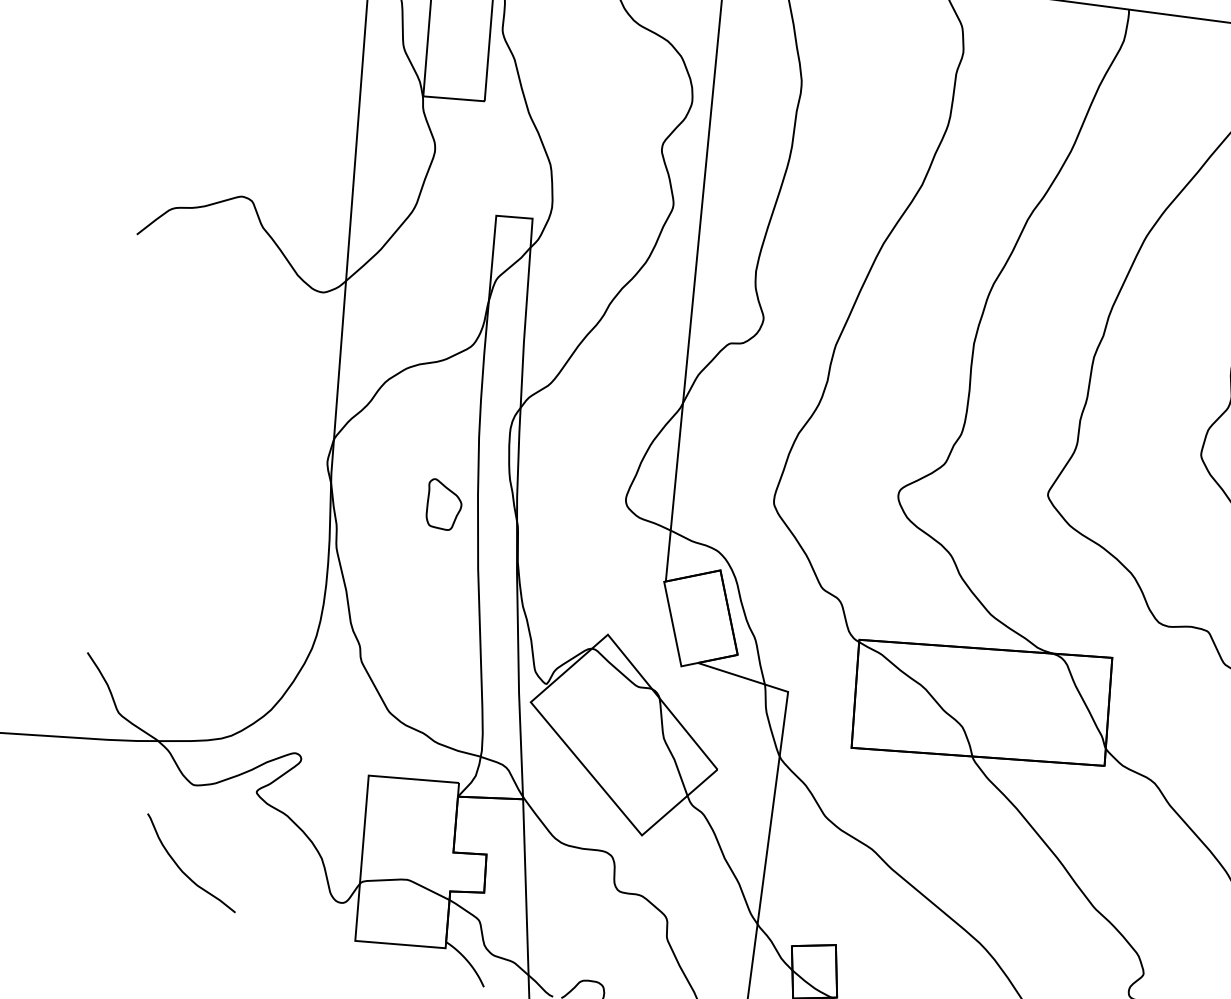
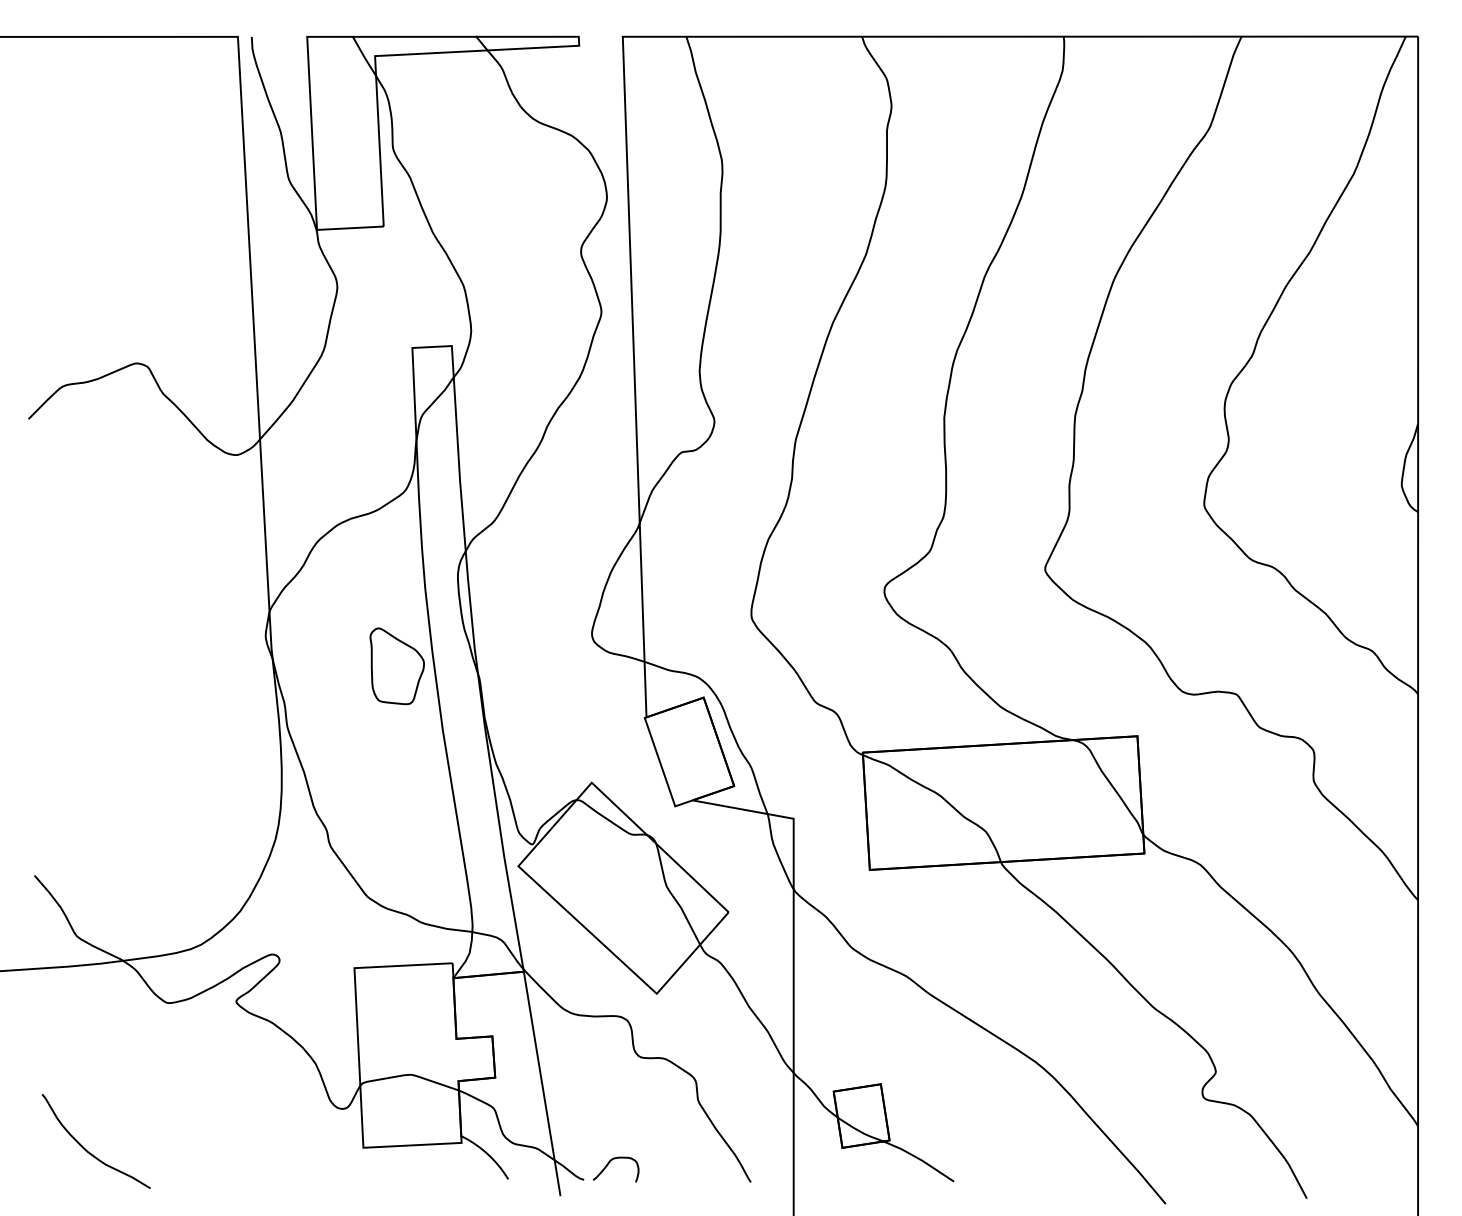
part: (443, 504) -> (396, 666), size x1.43
curve: (181, 869) -> (86, 1149), moved

